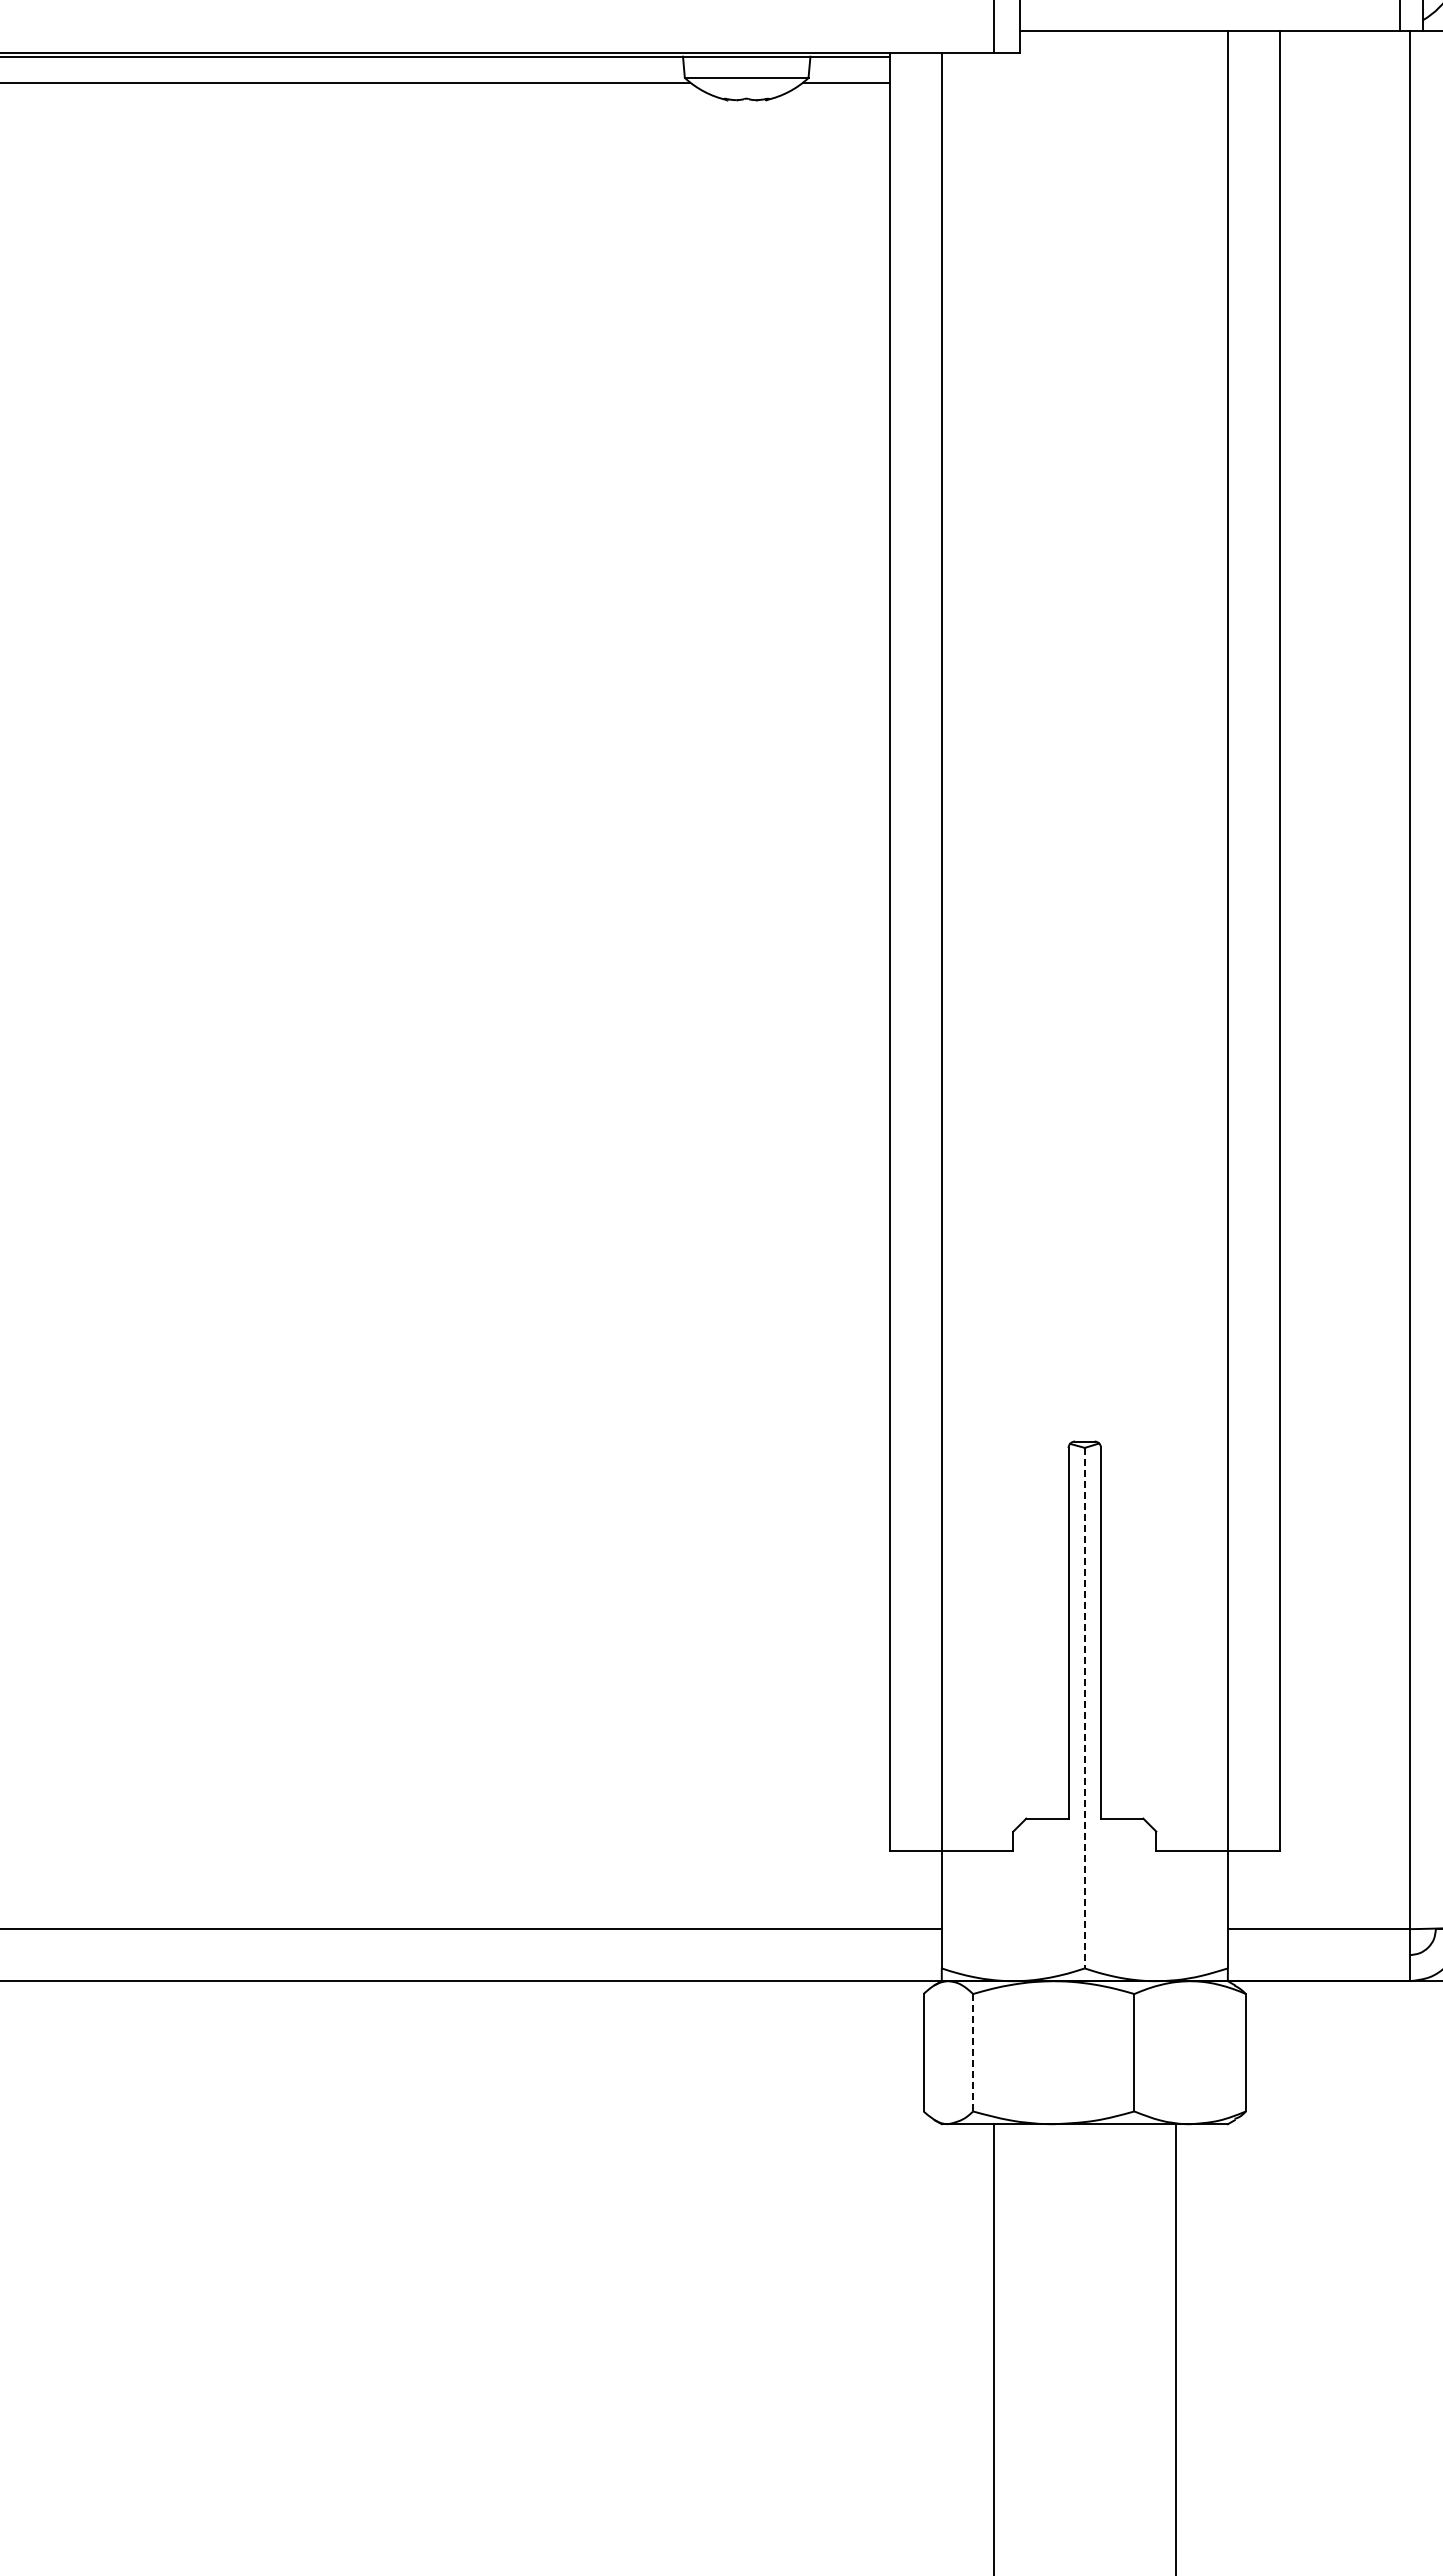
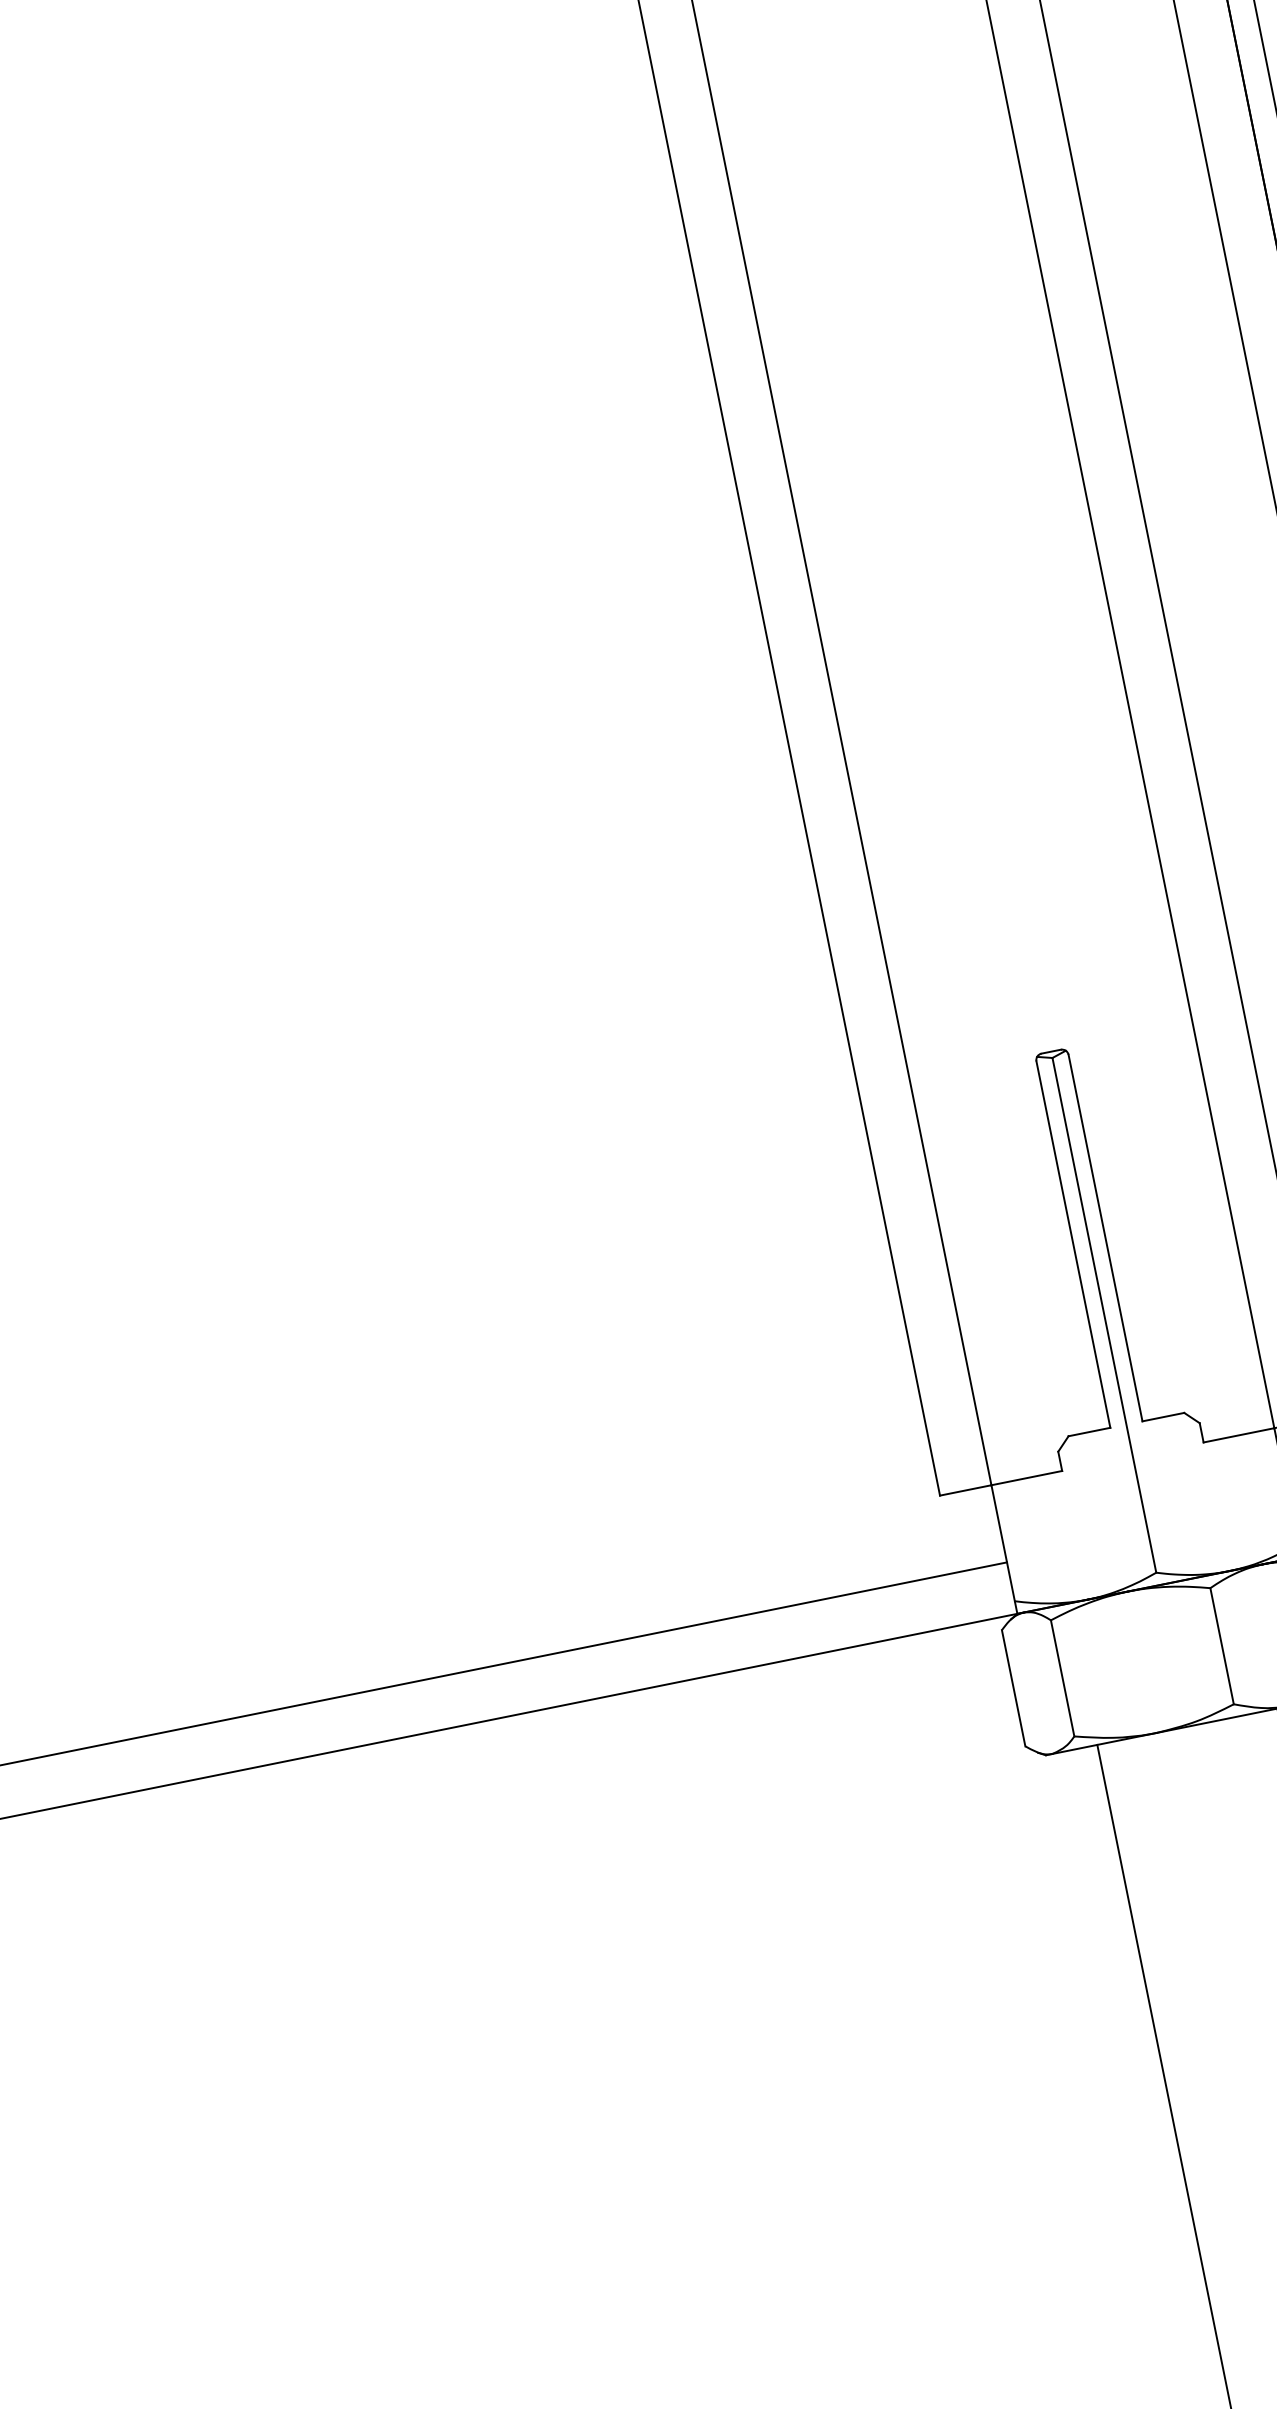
line: (1084, 1708) -> (1104, 1315), dashed -> solid
line: (973, 2052) -> (1062, 1678), dashed -> solid

